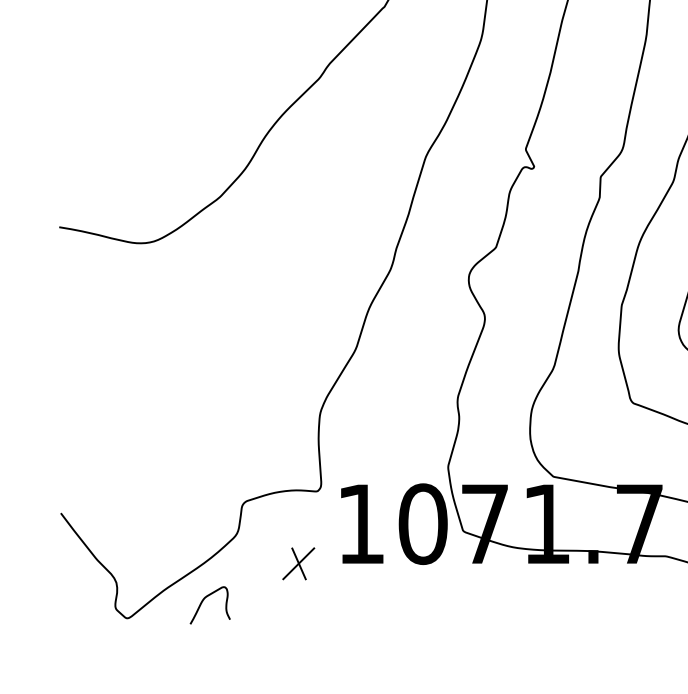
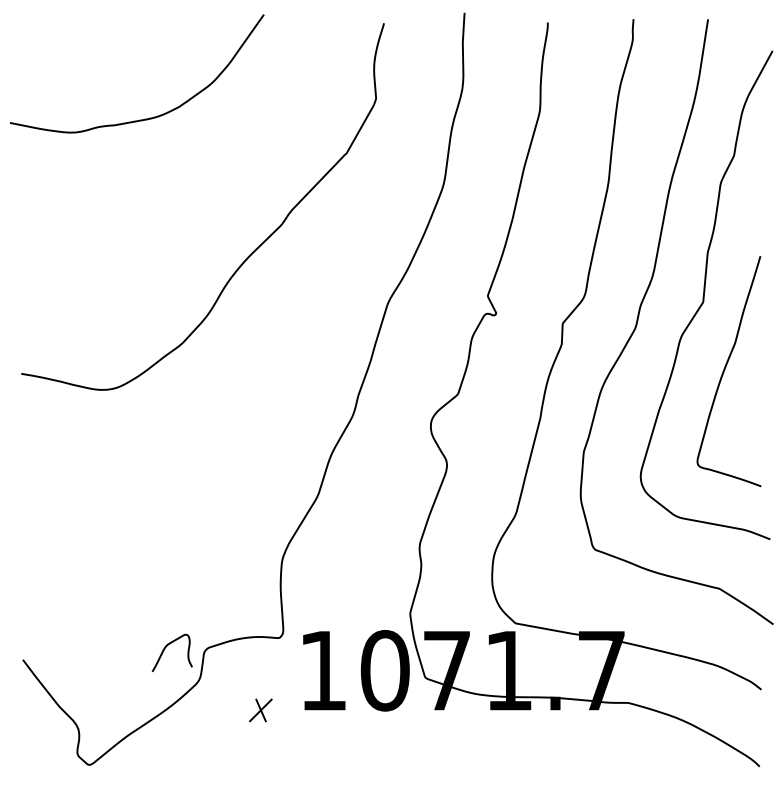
part: (298, 563) -> (260, 710), size x0.7
curve: (203, 601) -> (165, 649), moved

